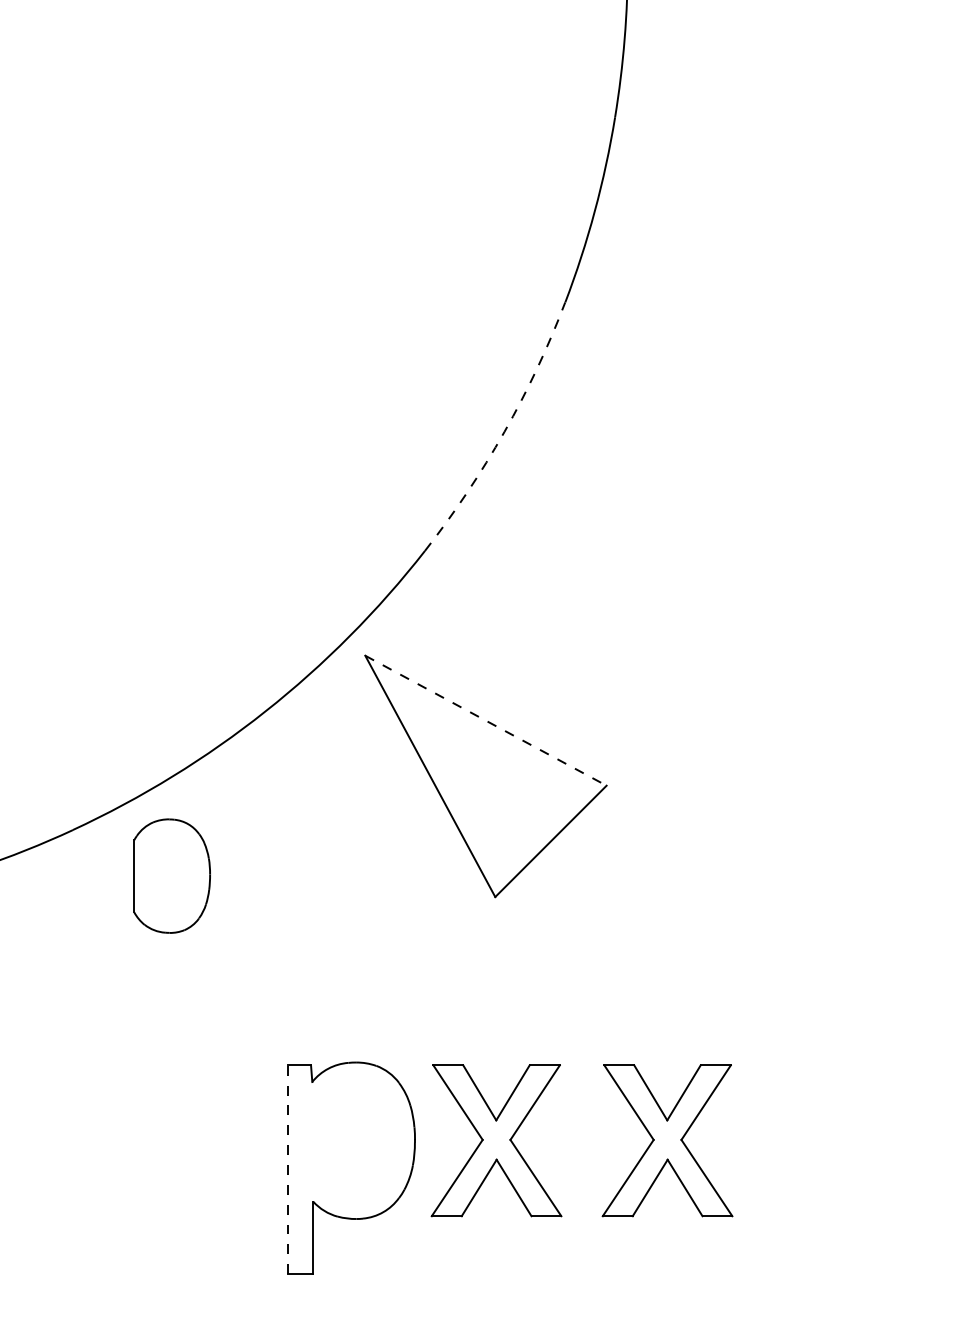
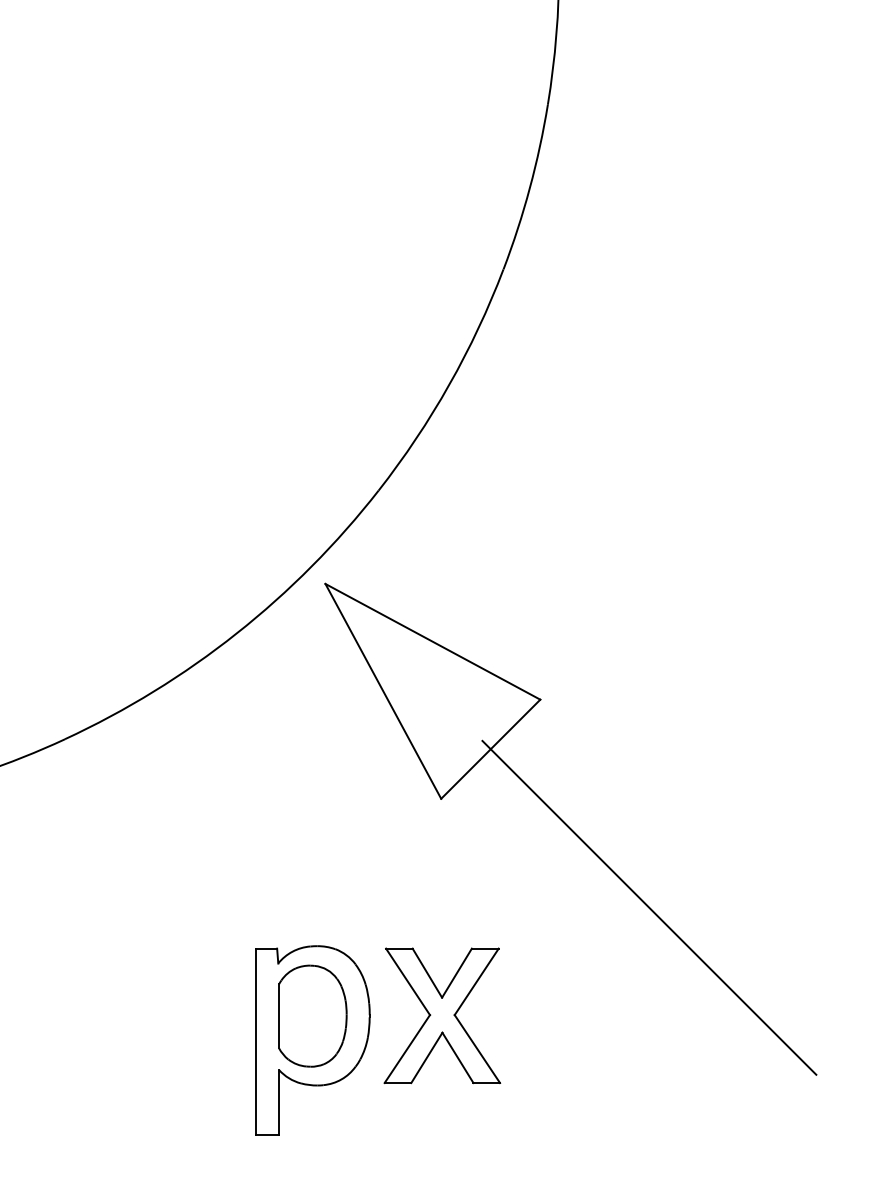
arc: (504, 431) -> (449, 384), dashed -> solid
line: (486, 720) -> (433, 641), dashed -> solid
part: (171, 875) -> (312, 1015), moved
line: (728, 1019) -> (648, 907), added
part: (667, 1140) -> (594, 1015), removed
line: (287, 1169) -> (256, 1041), dashed -> solid

